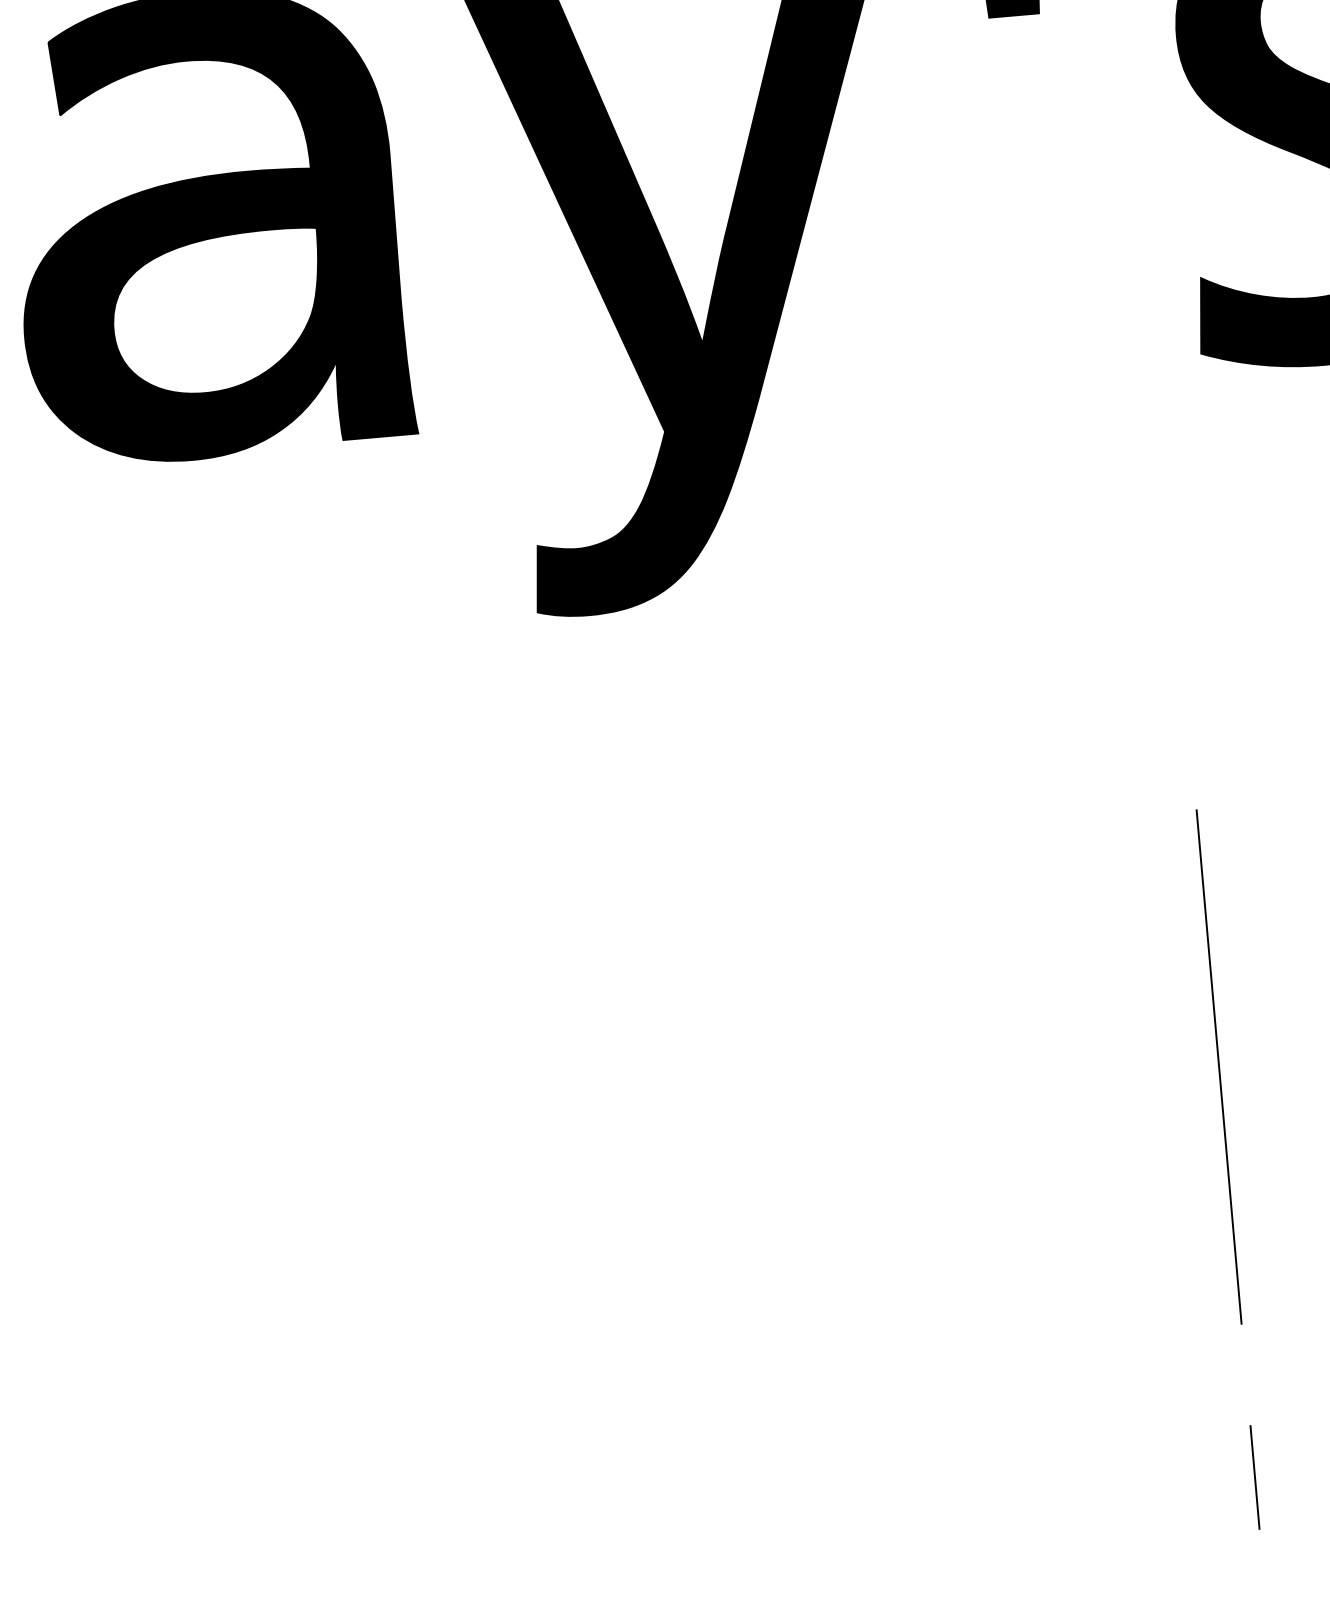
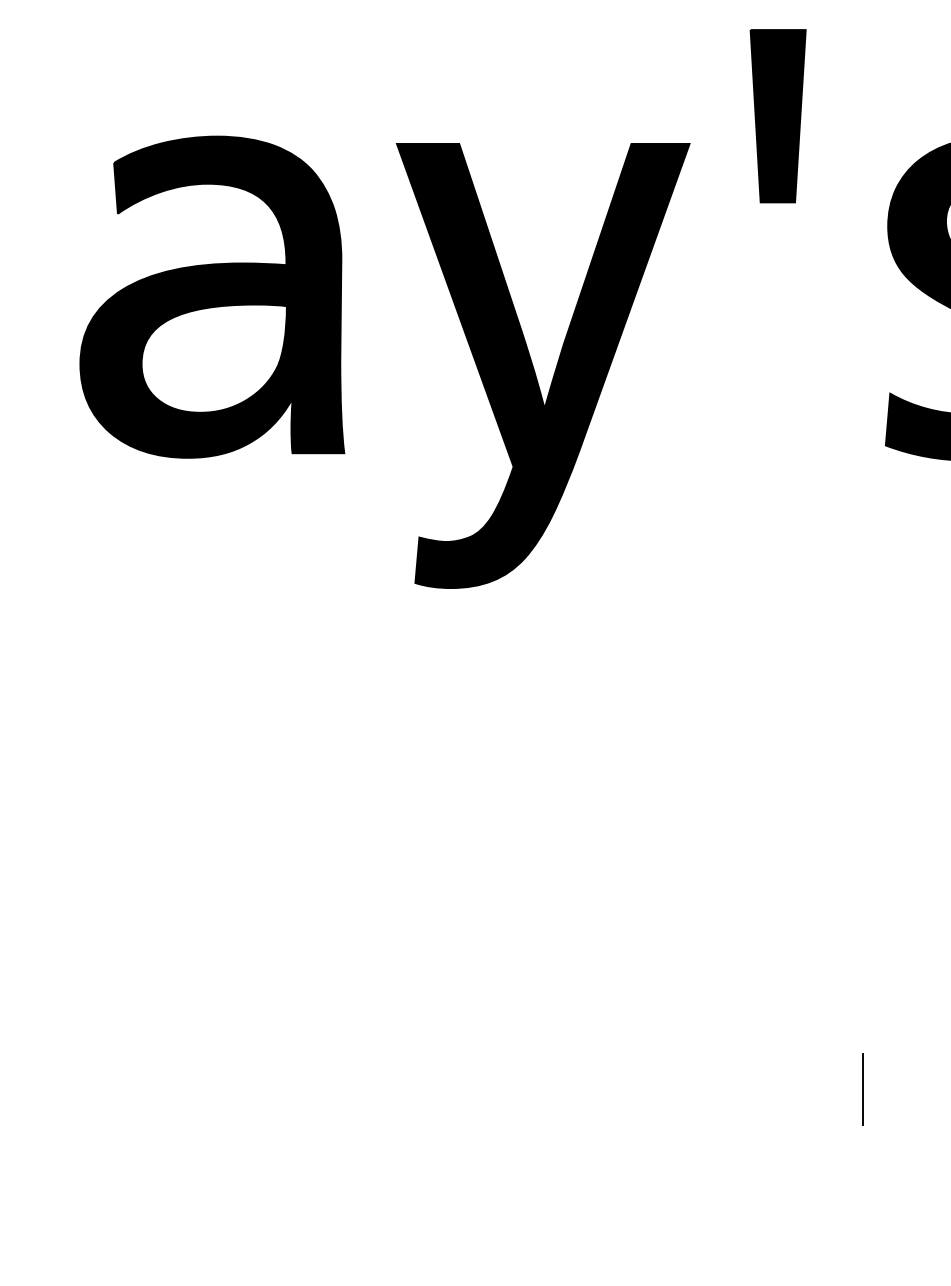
line: (1219, 1066) -> (855, 935), removed
line: (1253, 1478) -> (862, 1089), moved

